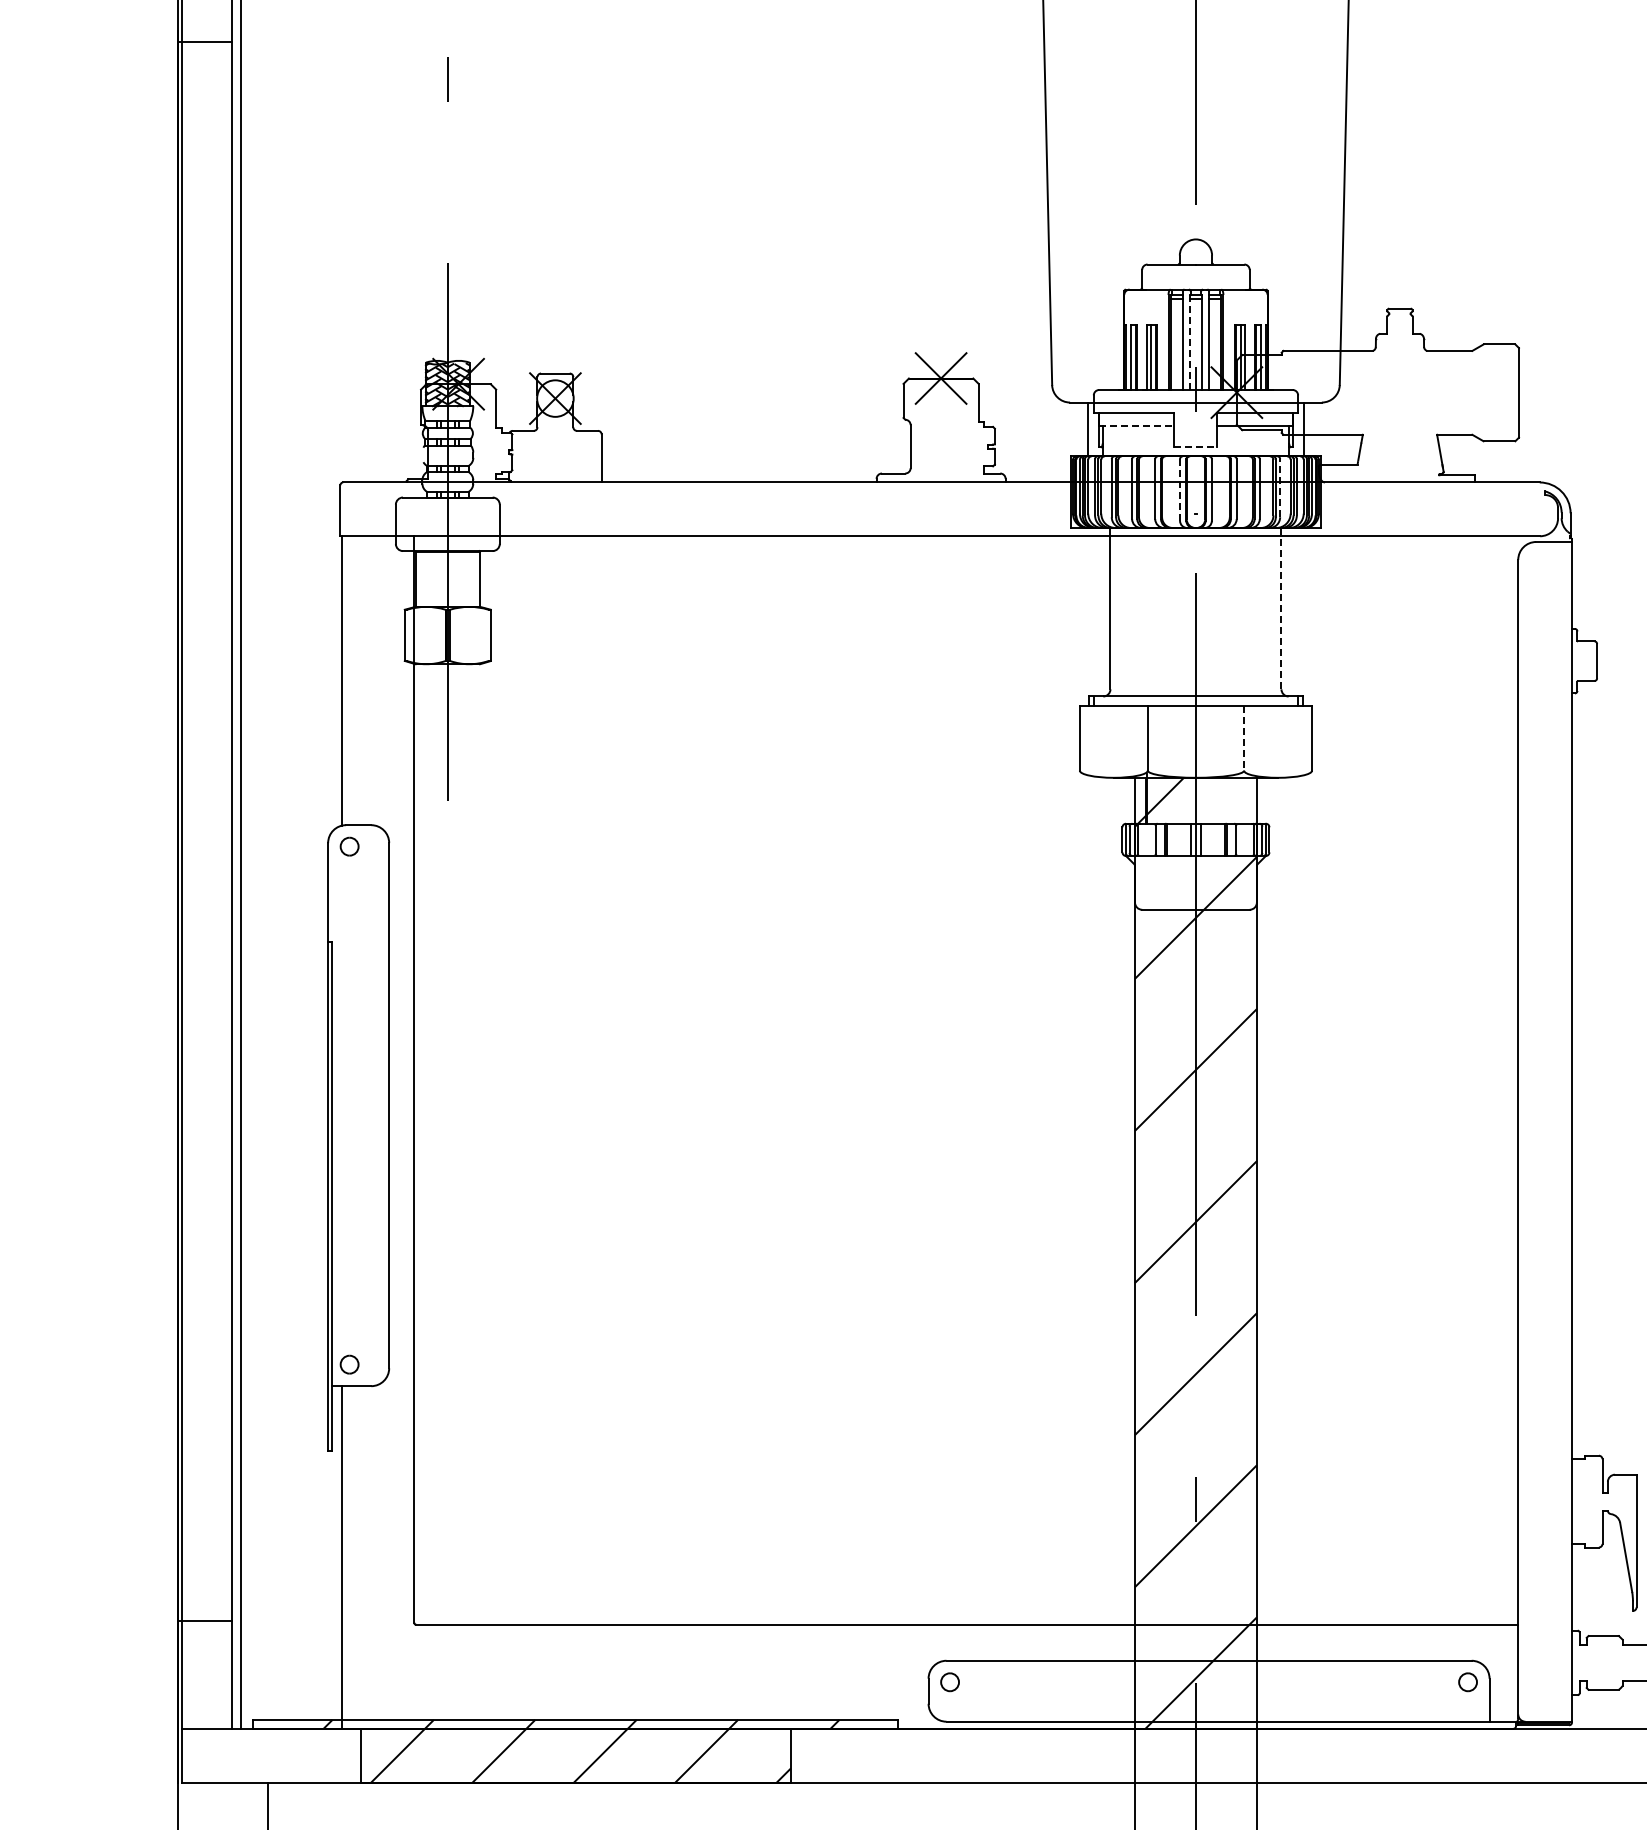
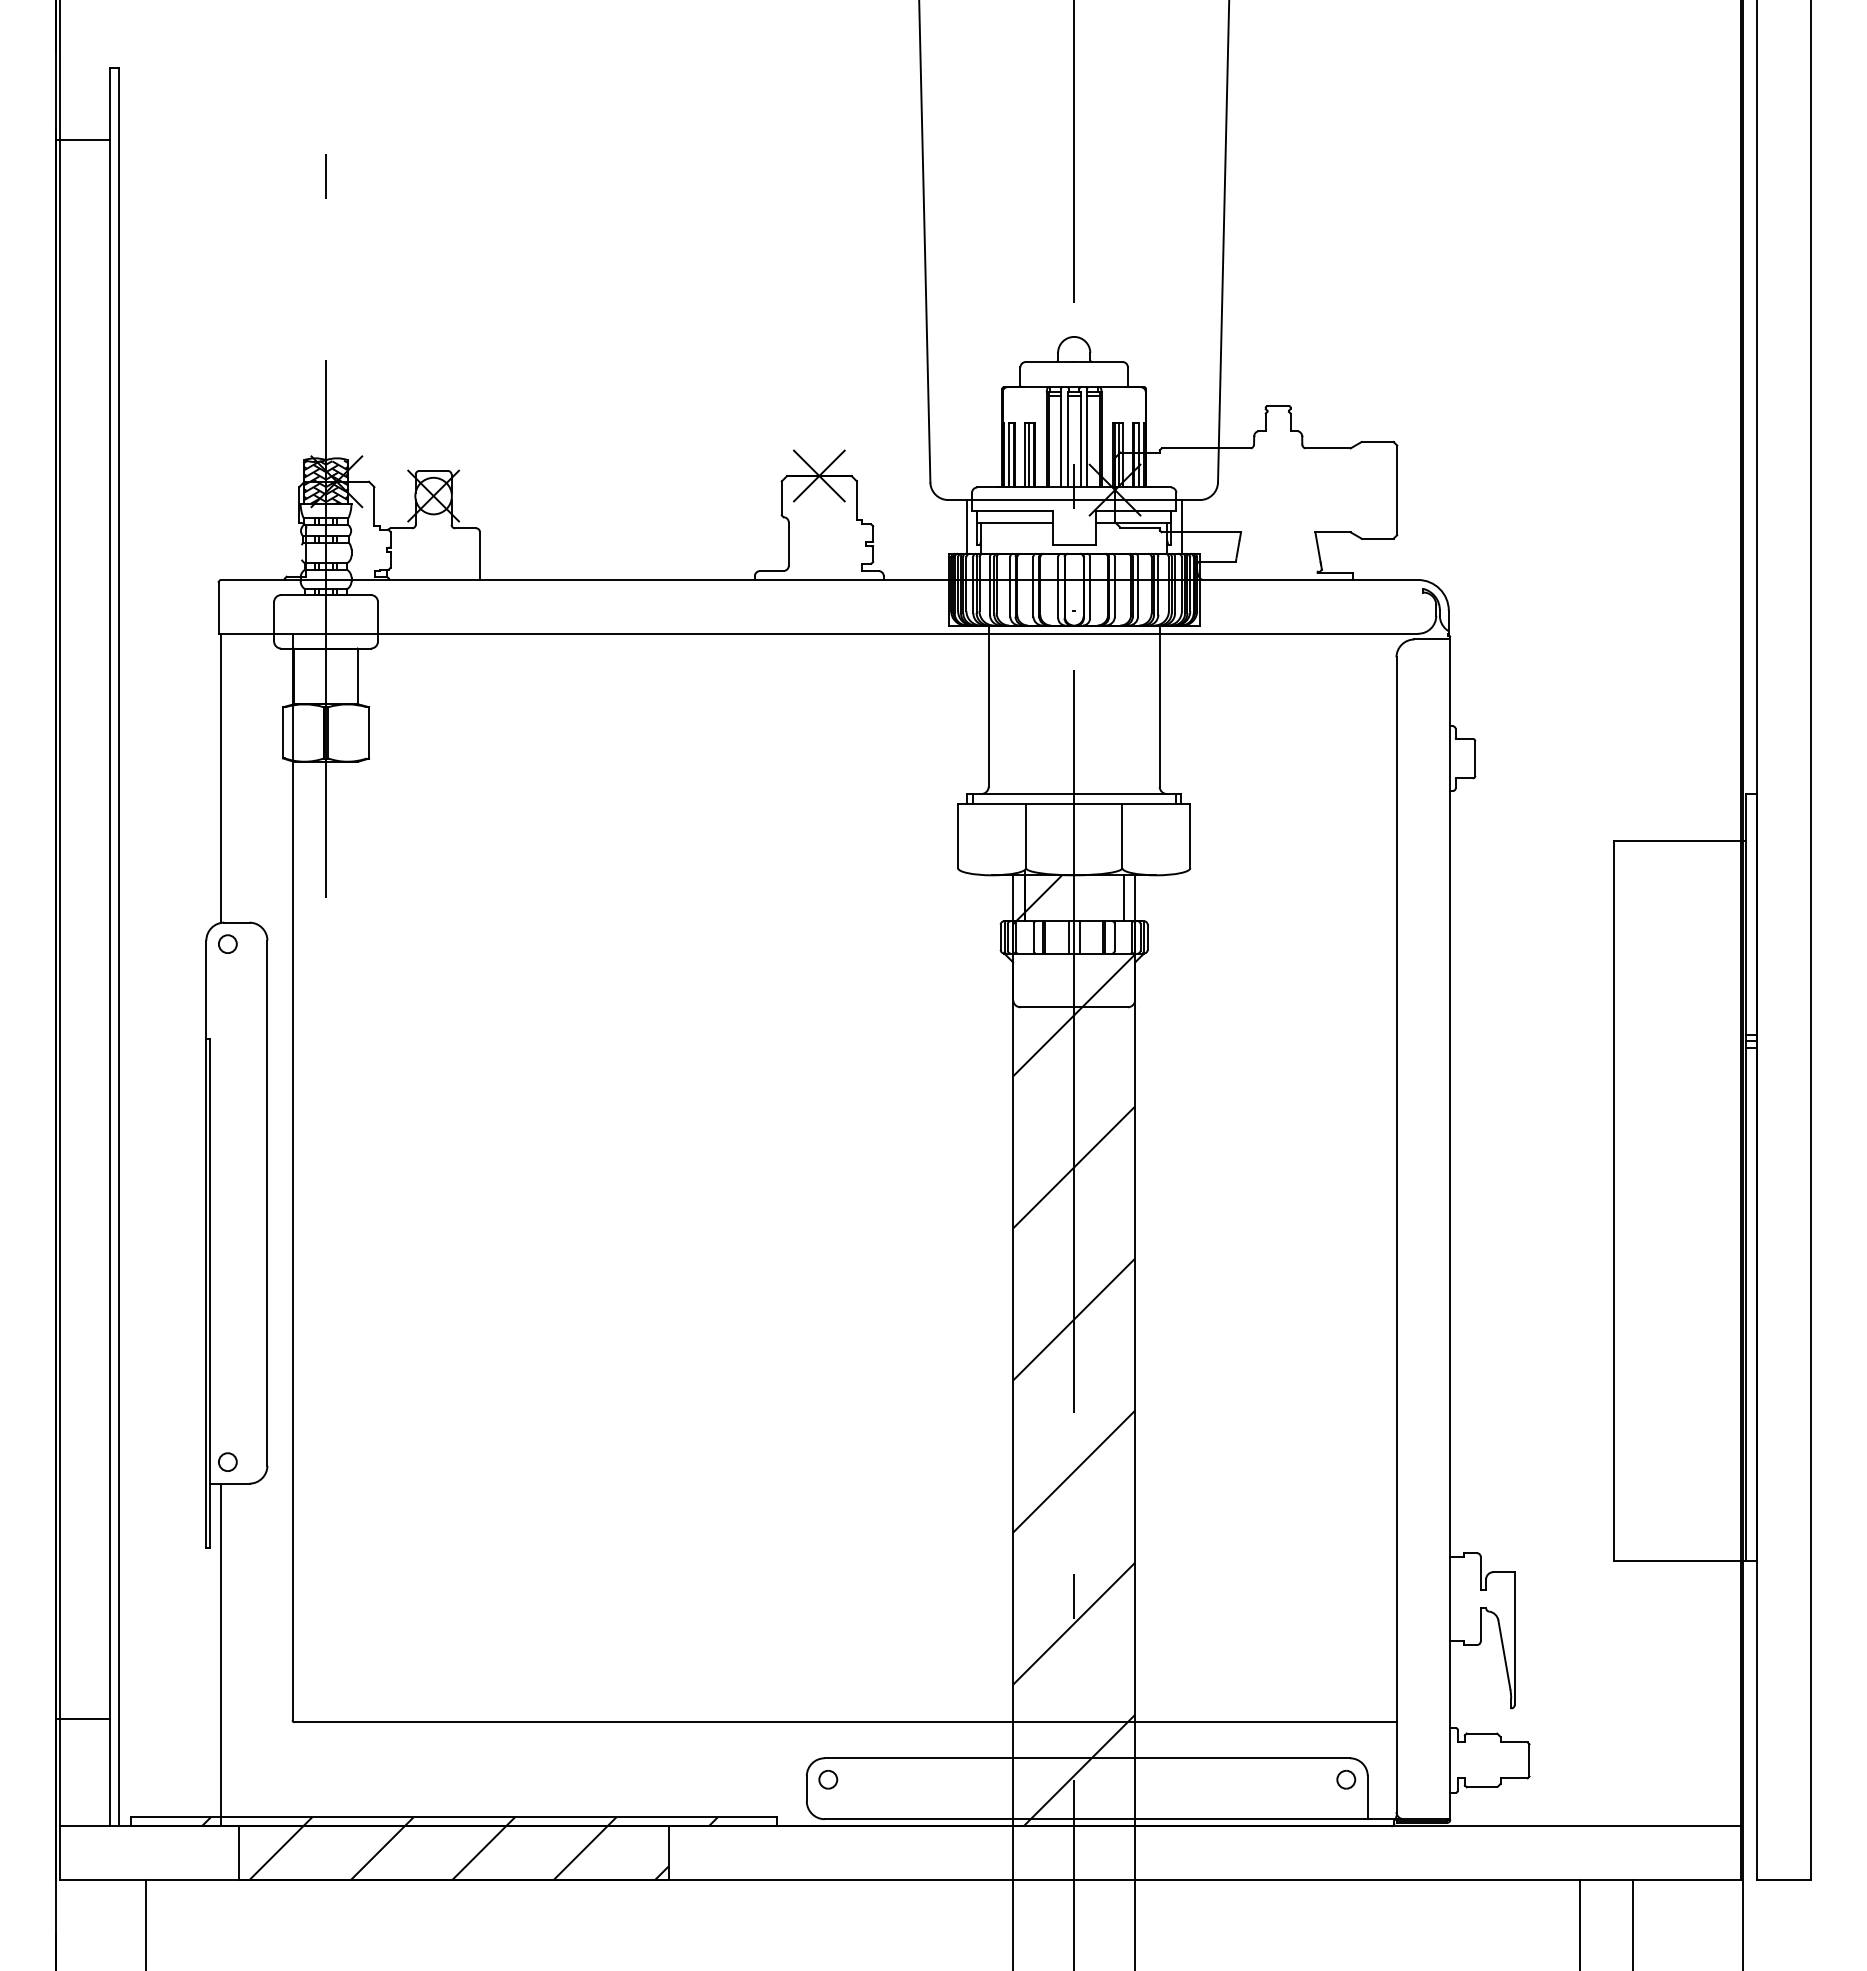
line: (1189, 342) -> (1067, 439), dashed -> solid
line: (1137, 426) -> (1015, 523), dashed -> solid
line: (1196, 447) -> (1074, 544), dashed -> solid
line: (1280, 488) -> (1158, 585), dashed -> solid
line: (1180, 490) -> (1058, 587), dashed -> solid
line: (1281, 609) -> (1159, 706), dashed -> solid
line: (1244, 739) -> (1122, 836), dashed -> solid
line: (1245, 801) -> (1123, 898), added

